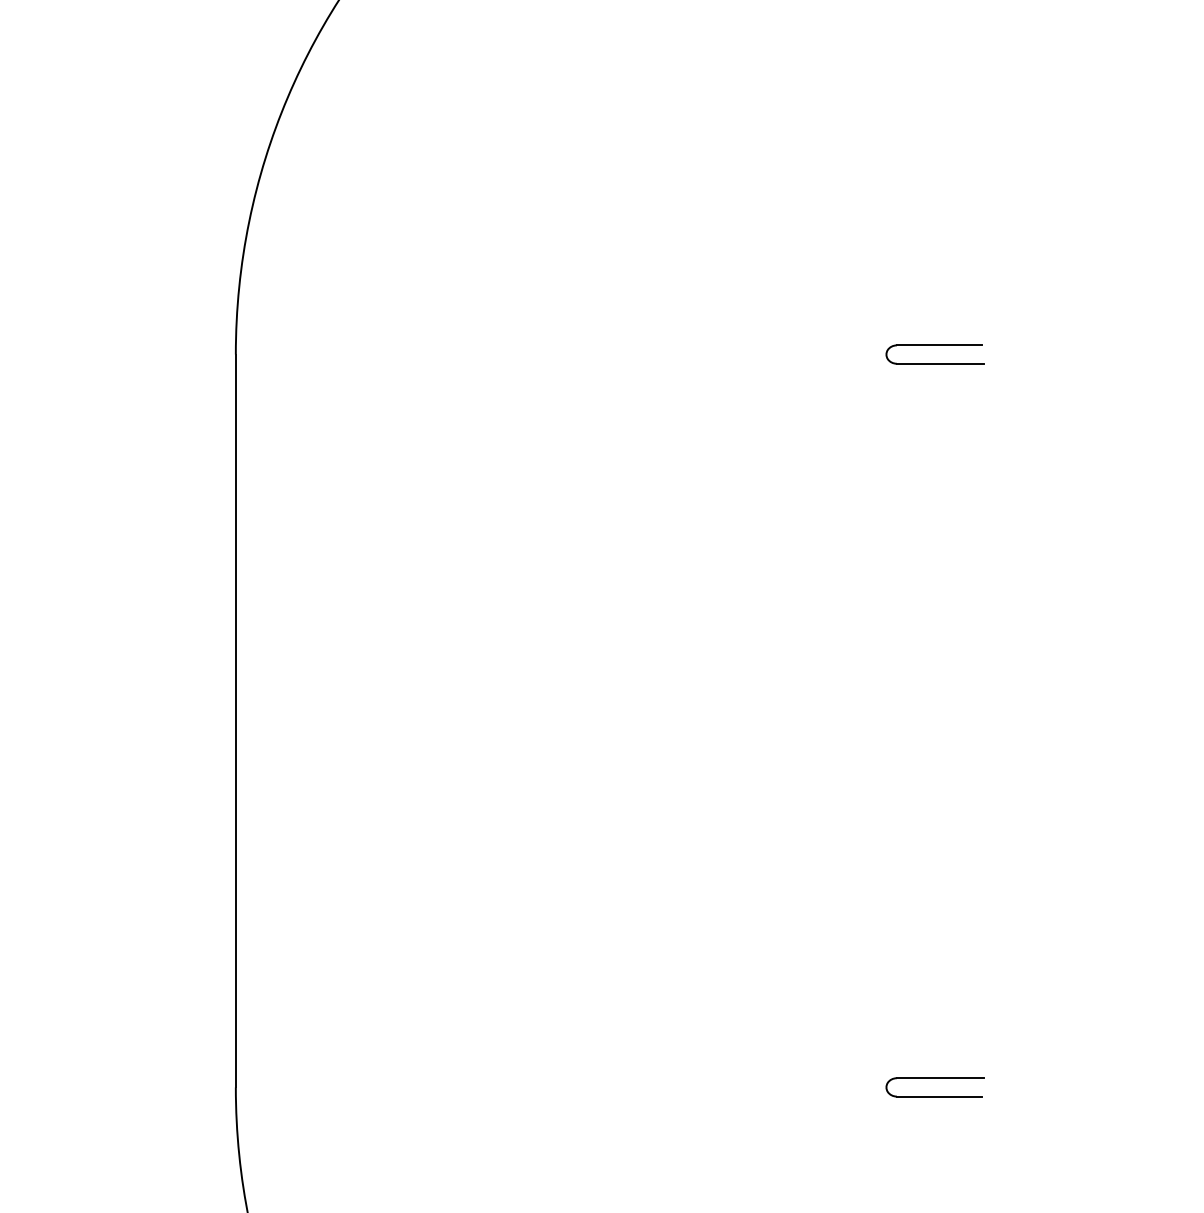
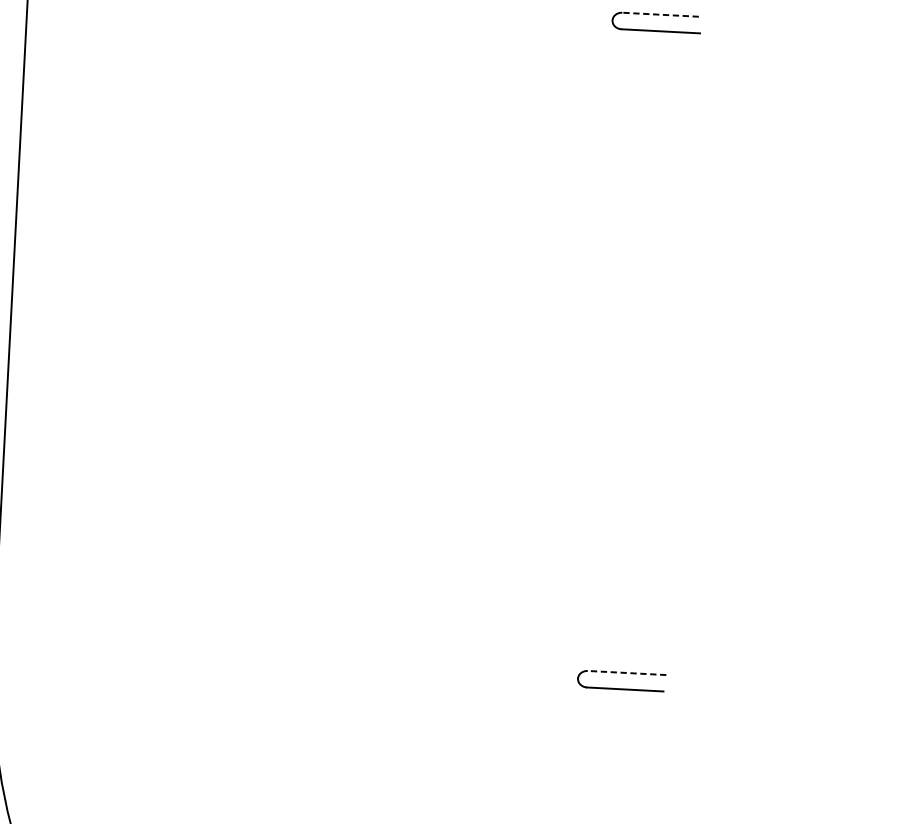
line: (939, 345) -> (660, 14), solid -> dashed
line: (940, 1078) -> (627, 673), solid -> dashed

